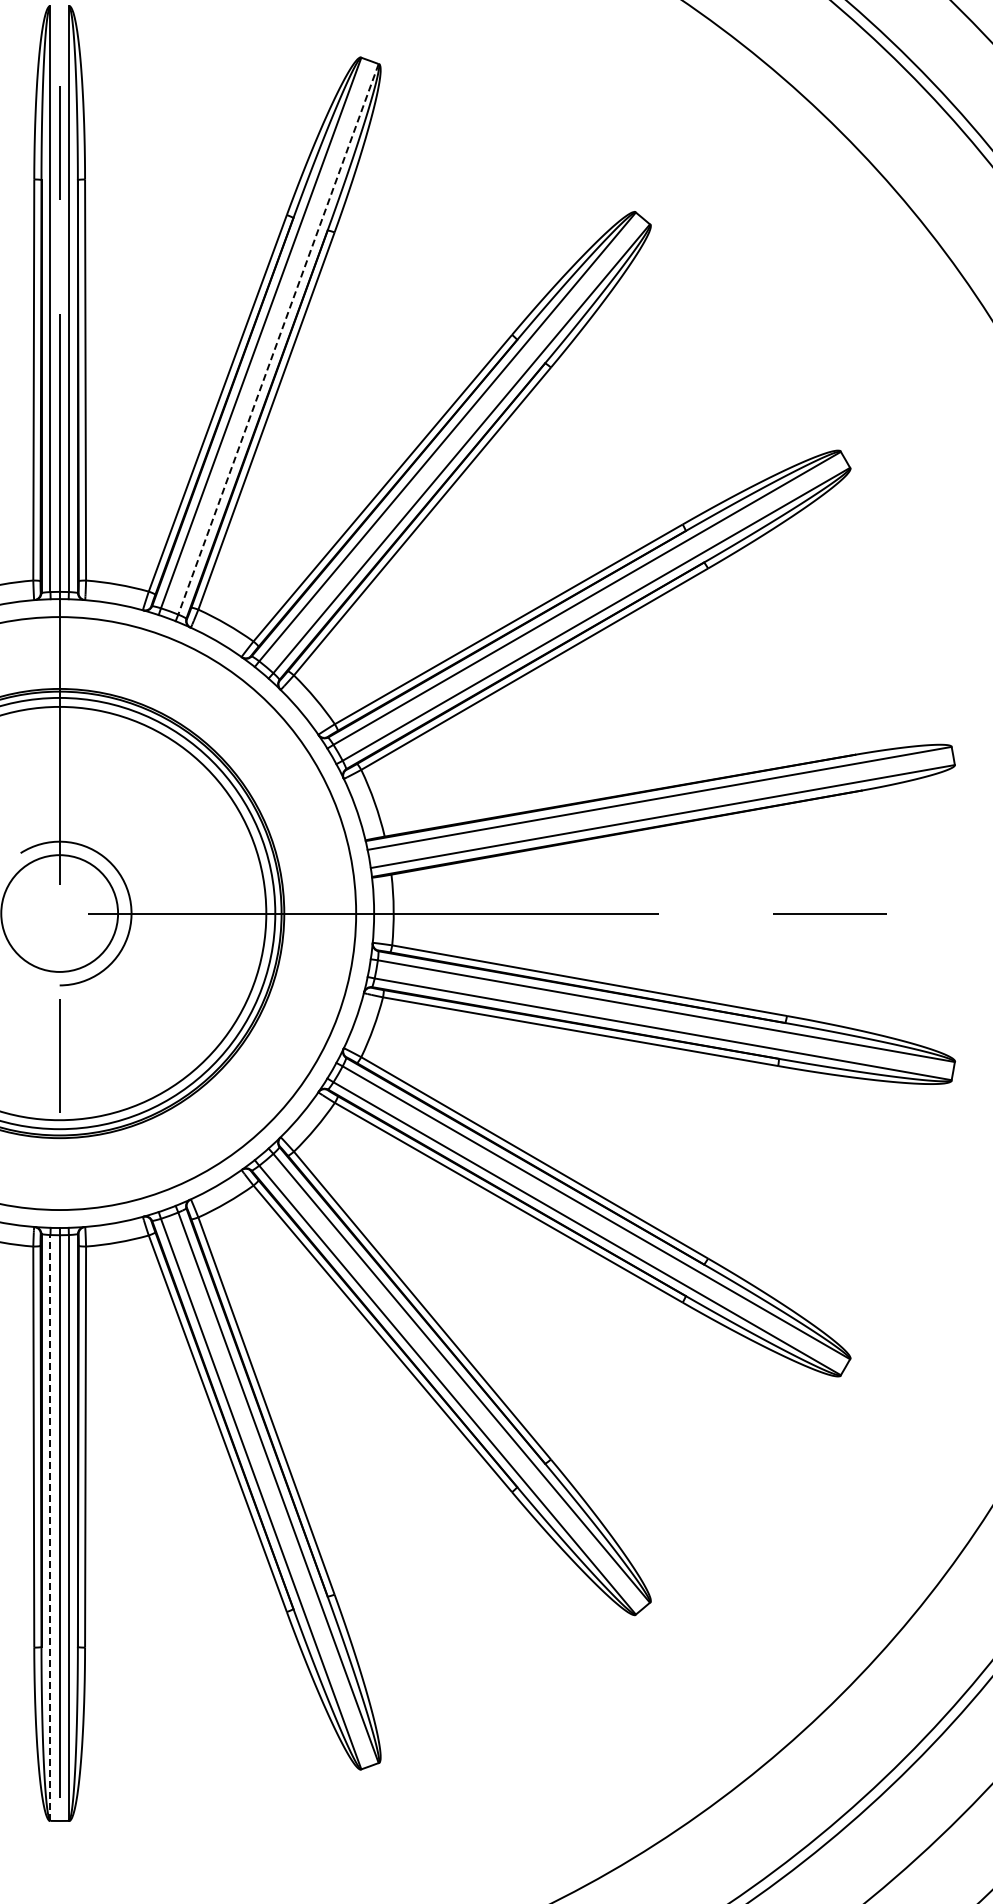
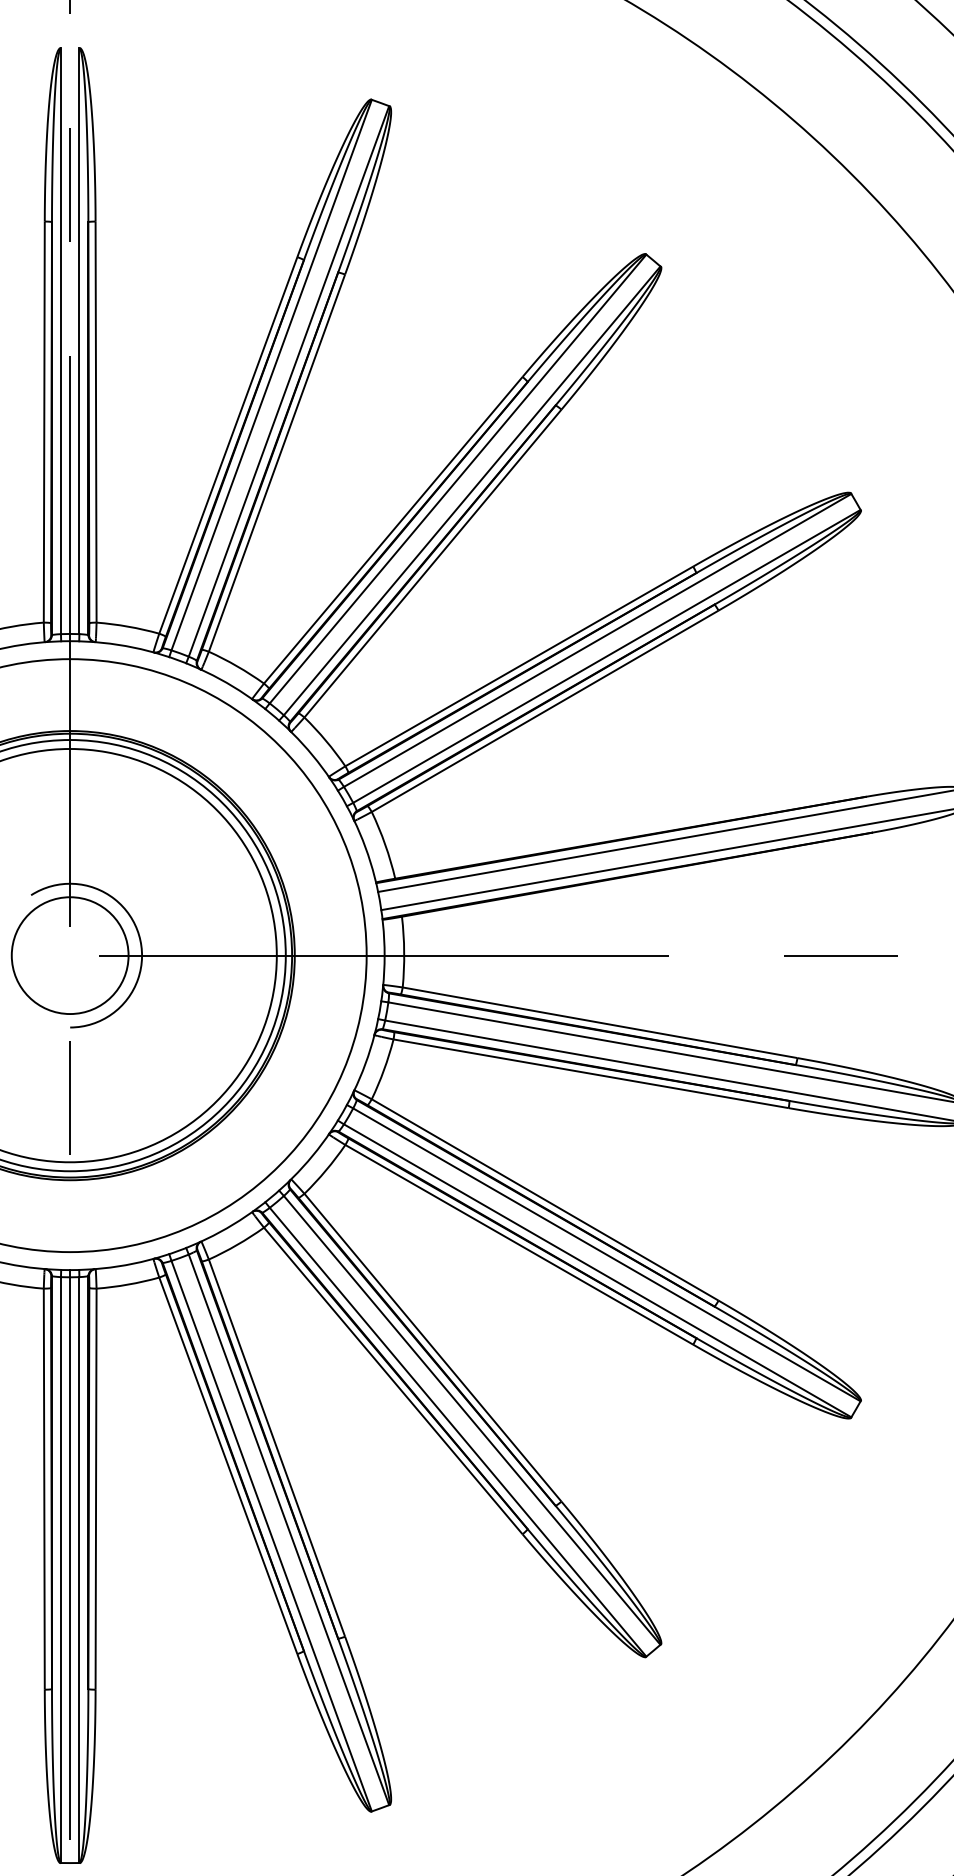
line: (278, 339) -> (289, 381), dashed -> solid
line: (50, 1527) -> (61, 1569), dashed -> solid

